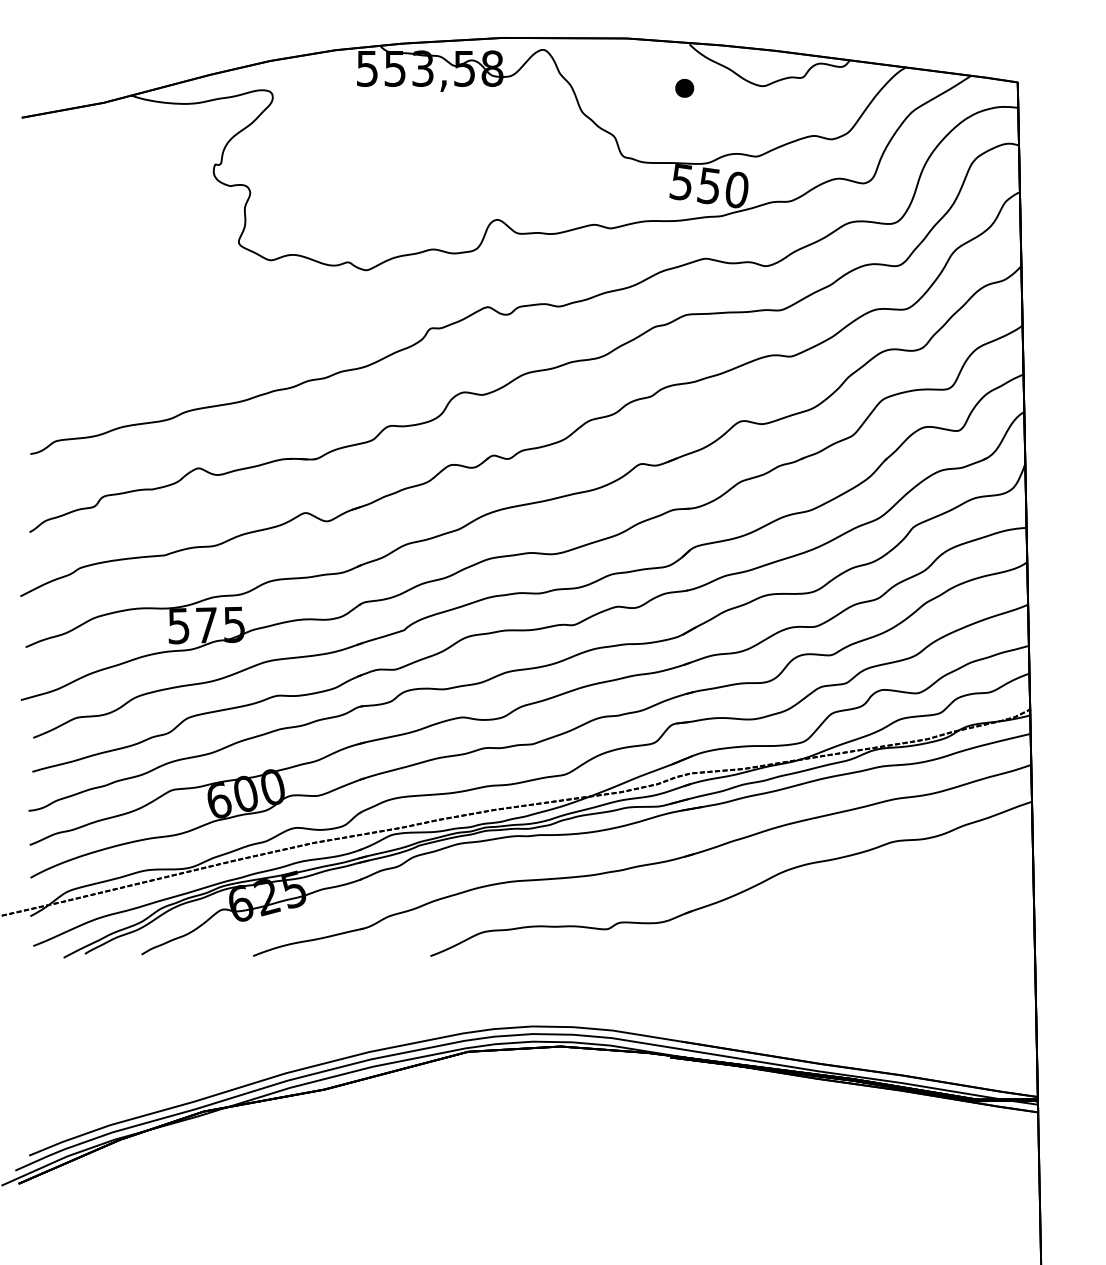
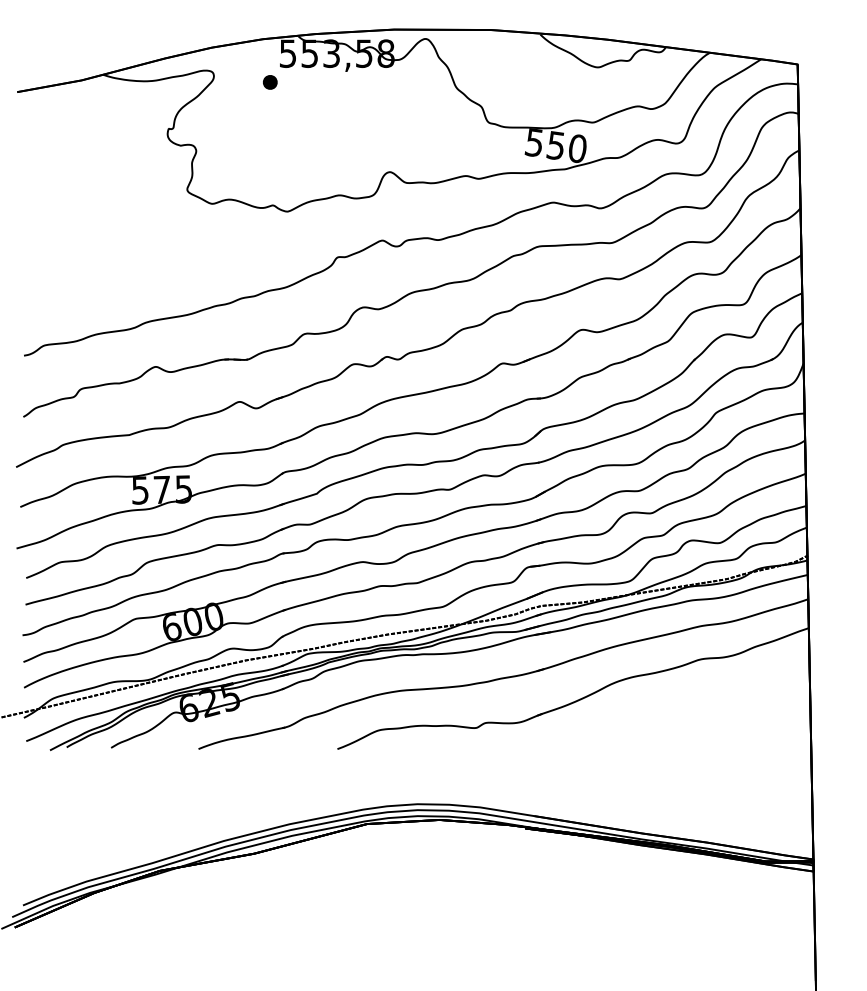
part: (684, 88) -> (270, 82), moved

